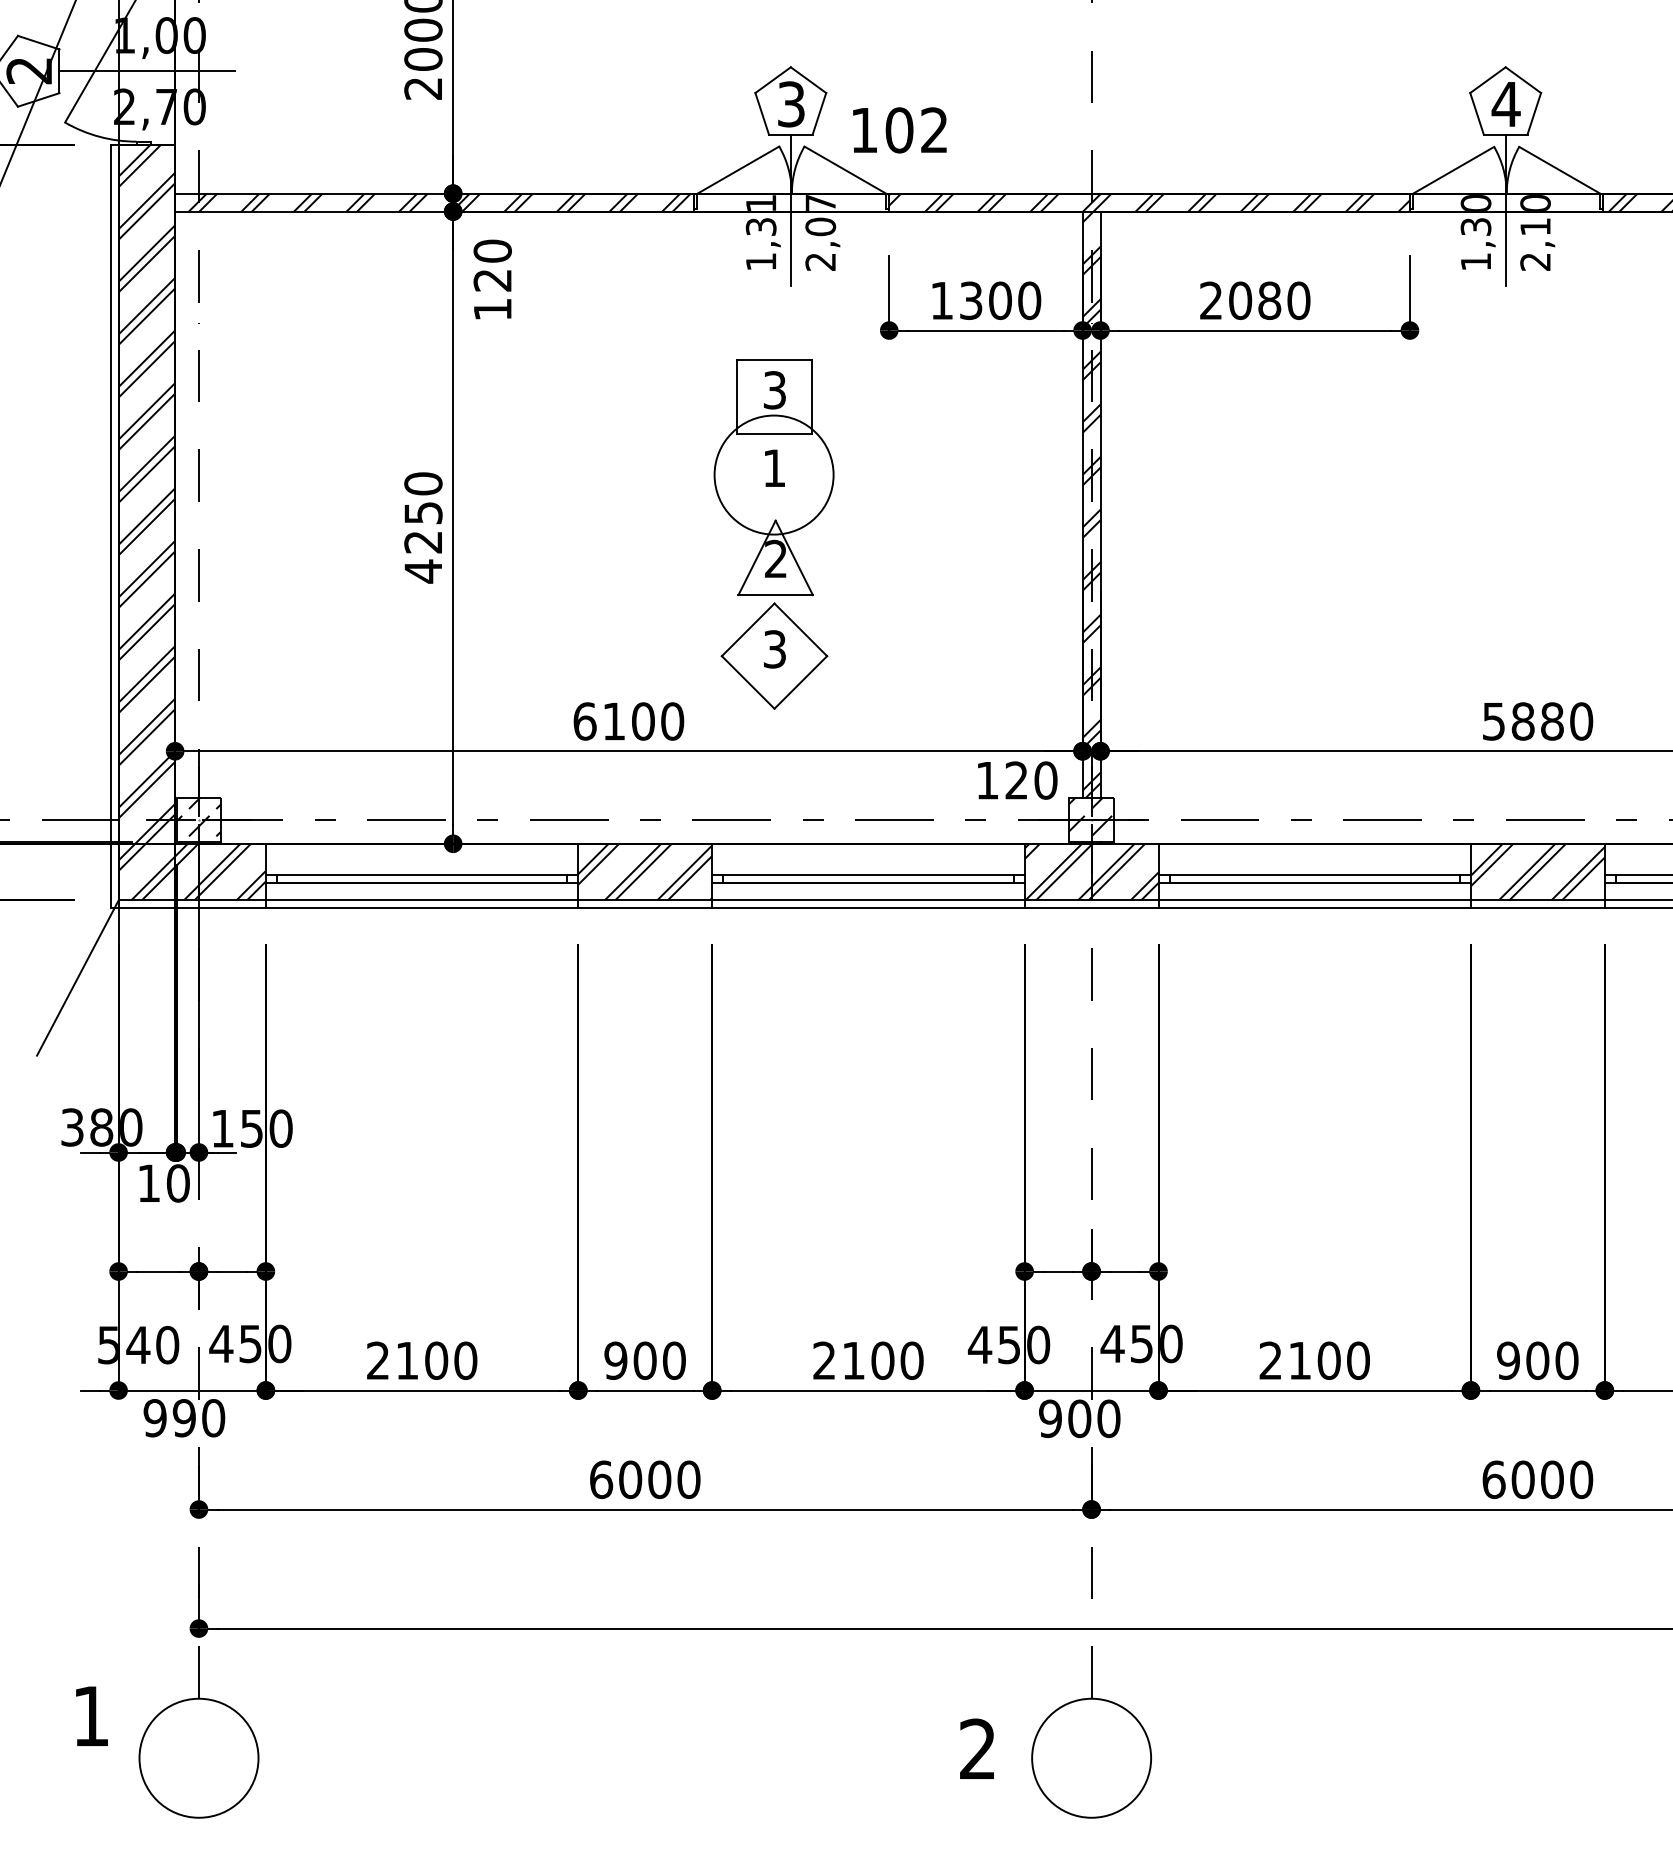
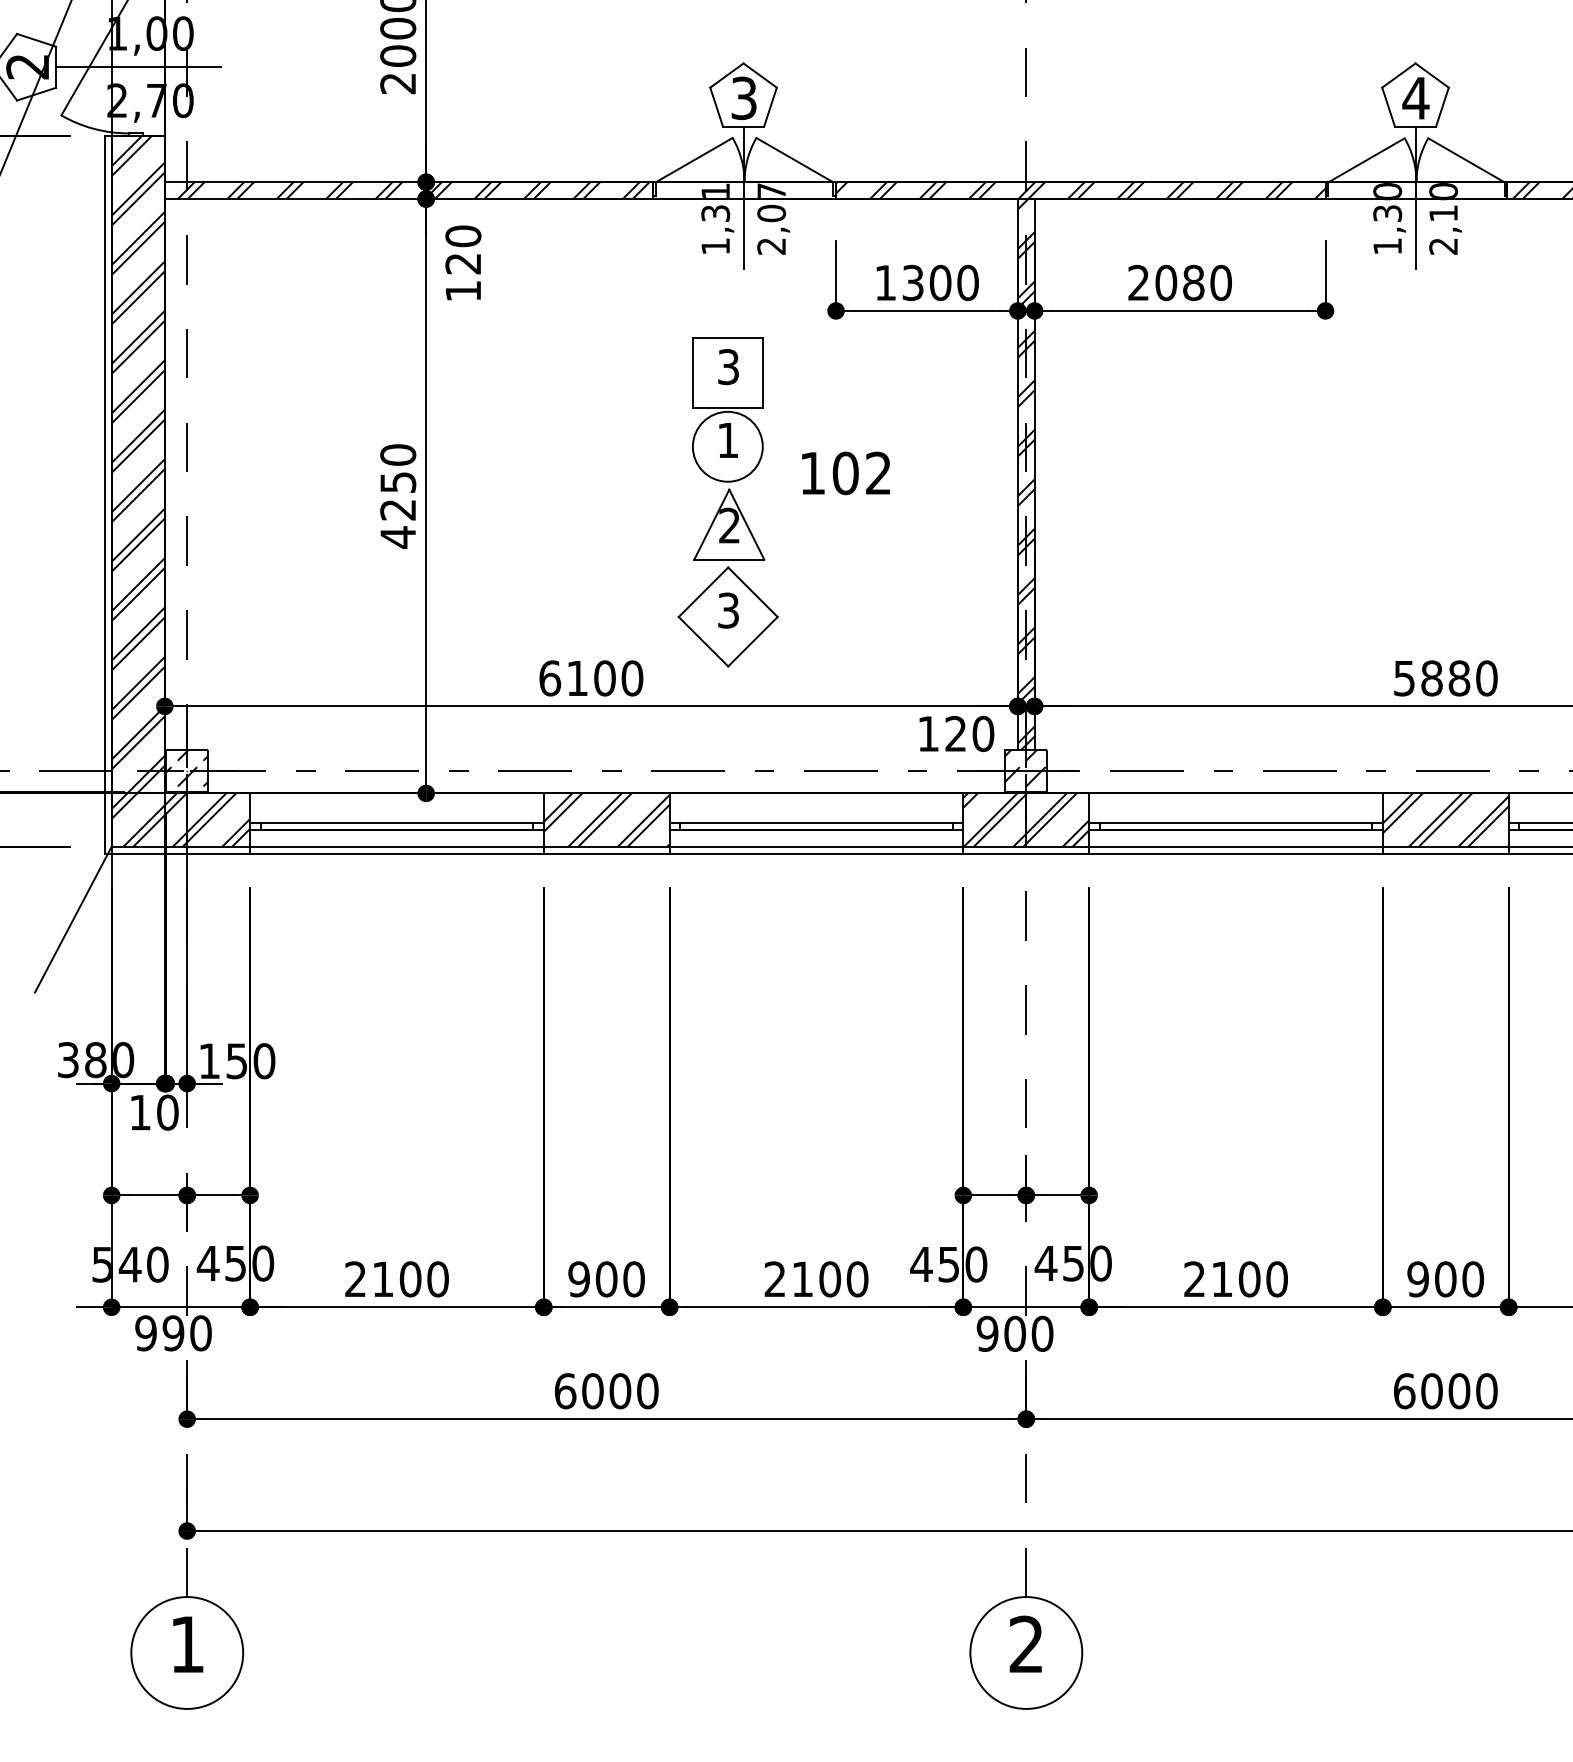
text: (899, 130) -> (845, 473), moved
circle: (773, 474) -> (727, 446), size x0.62
text: (91, 1715) -> (187, 1643), moved
text: (976, 1748) -> (1025, 1643), moved

